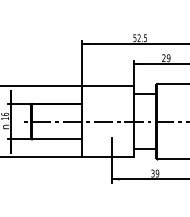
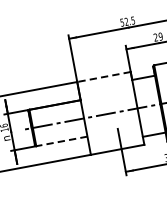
line: (107, 86) -> (103, 77), solid -> dashed
line: (57, 139) -> (62, 141), solid -> dashed

